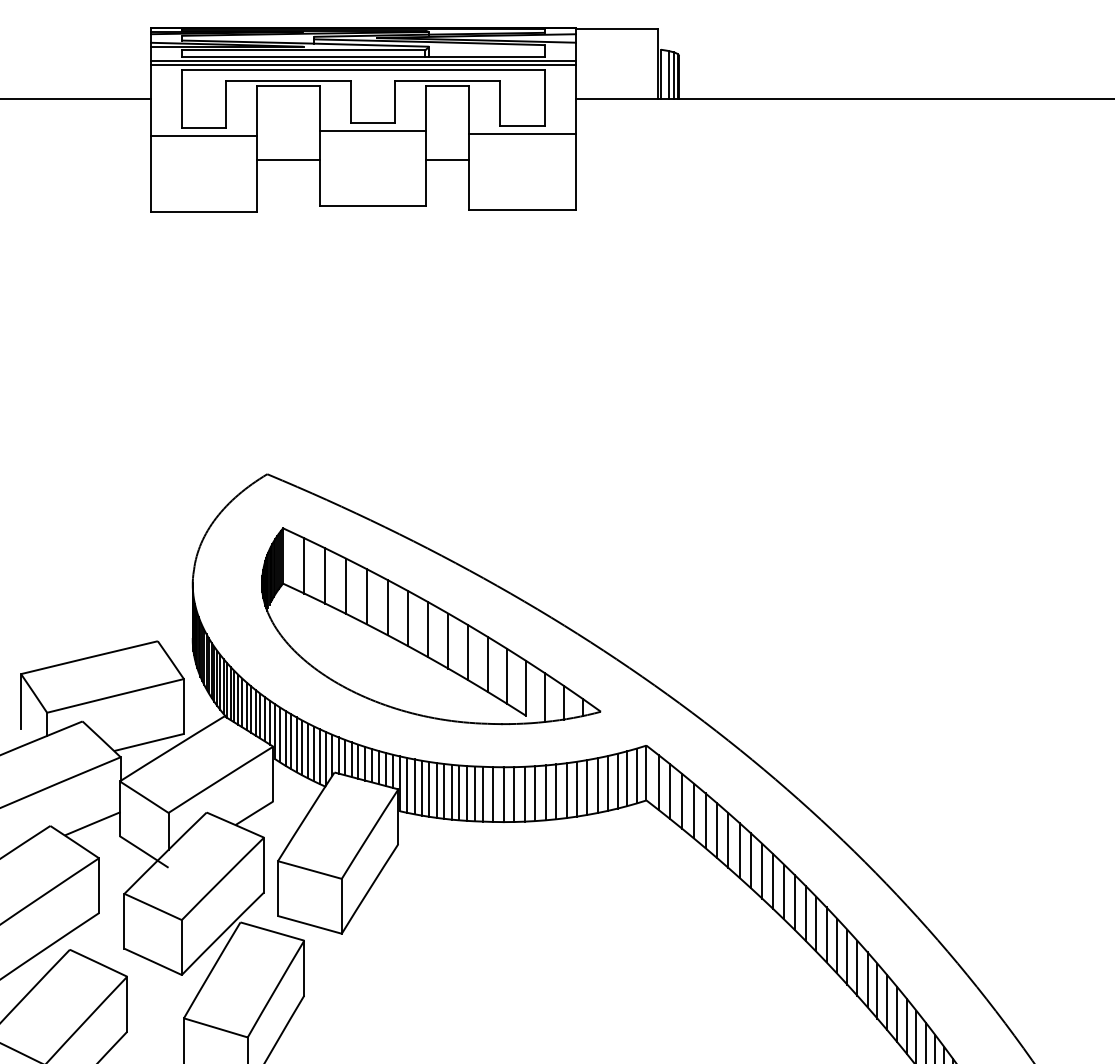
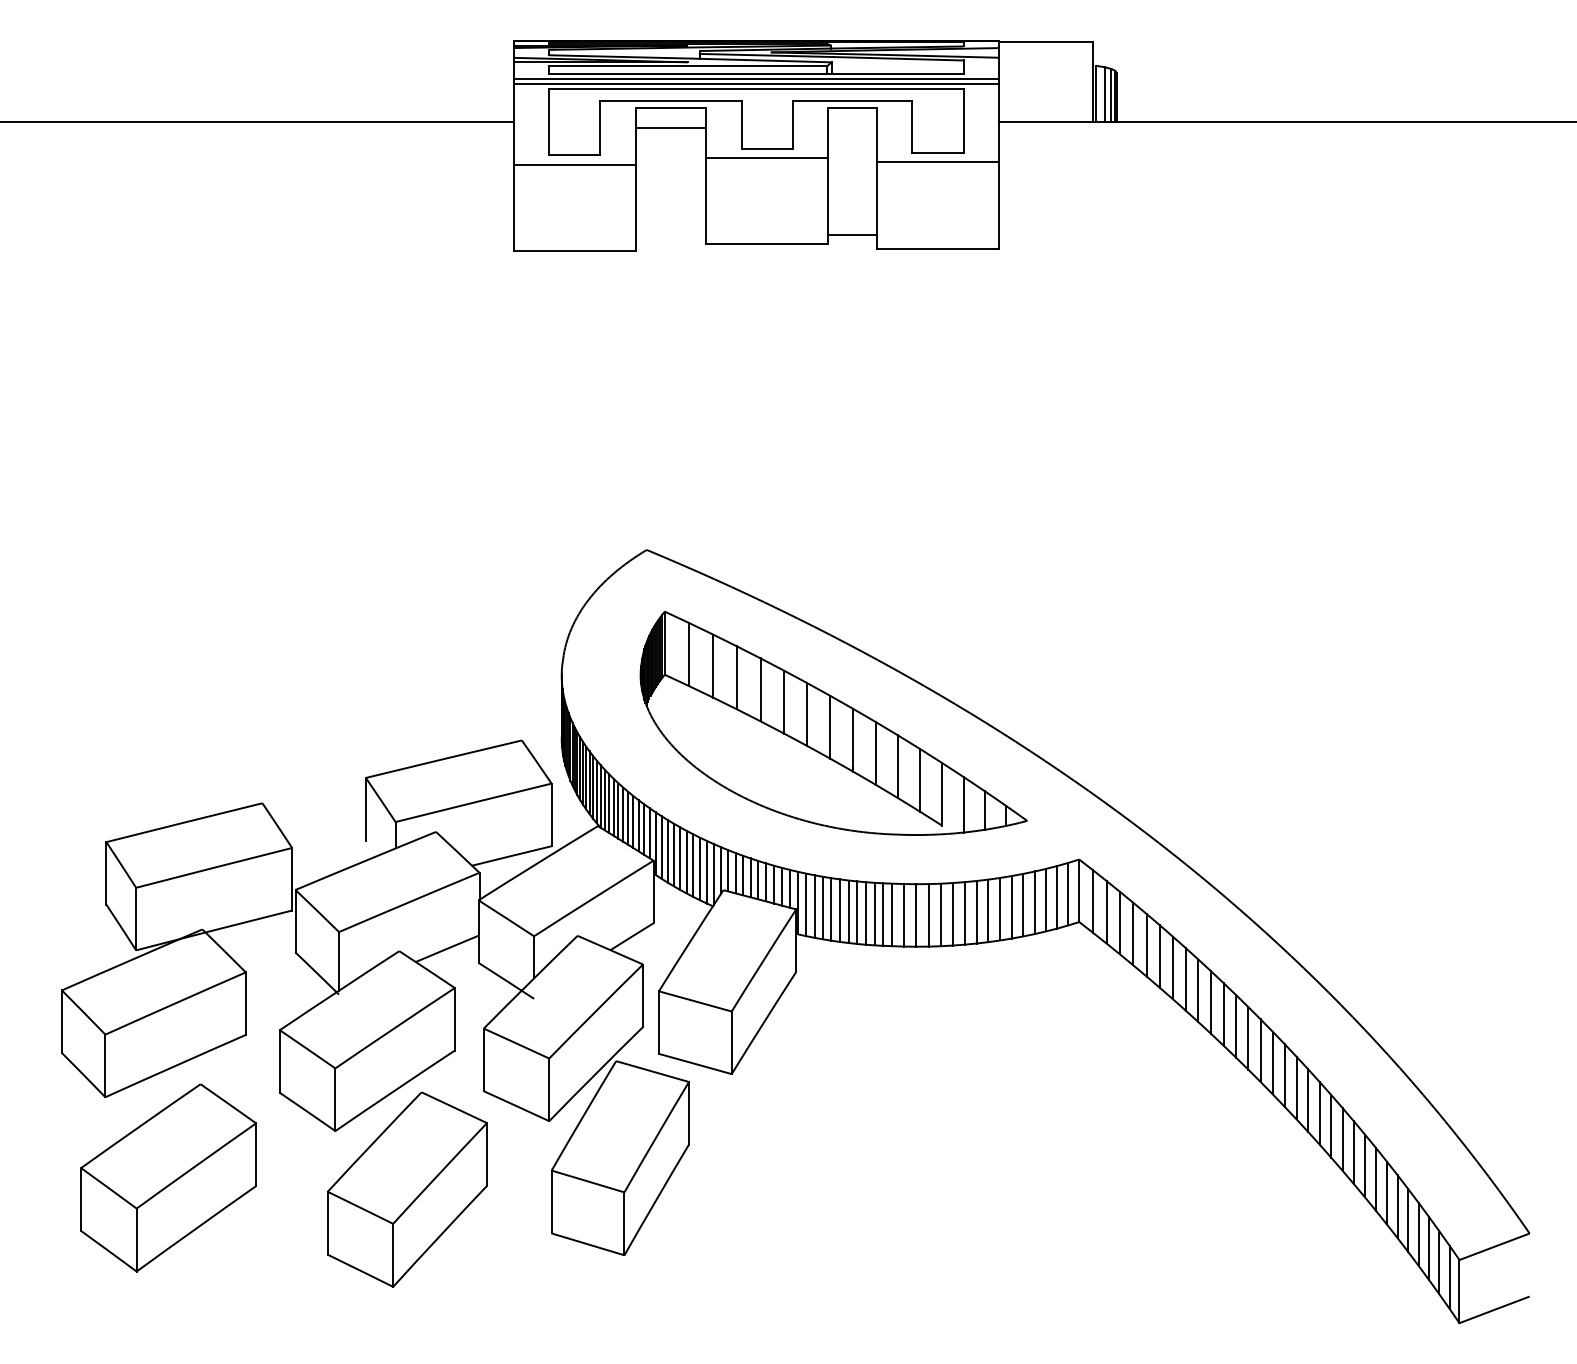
line: (288, 160) -> (670, 128), moved
line: (447, 160) -> (852, 235), moved

